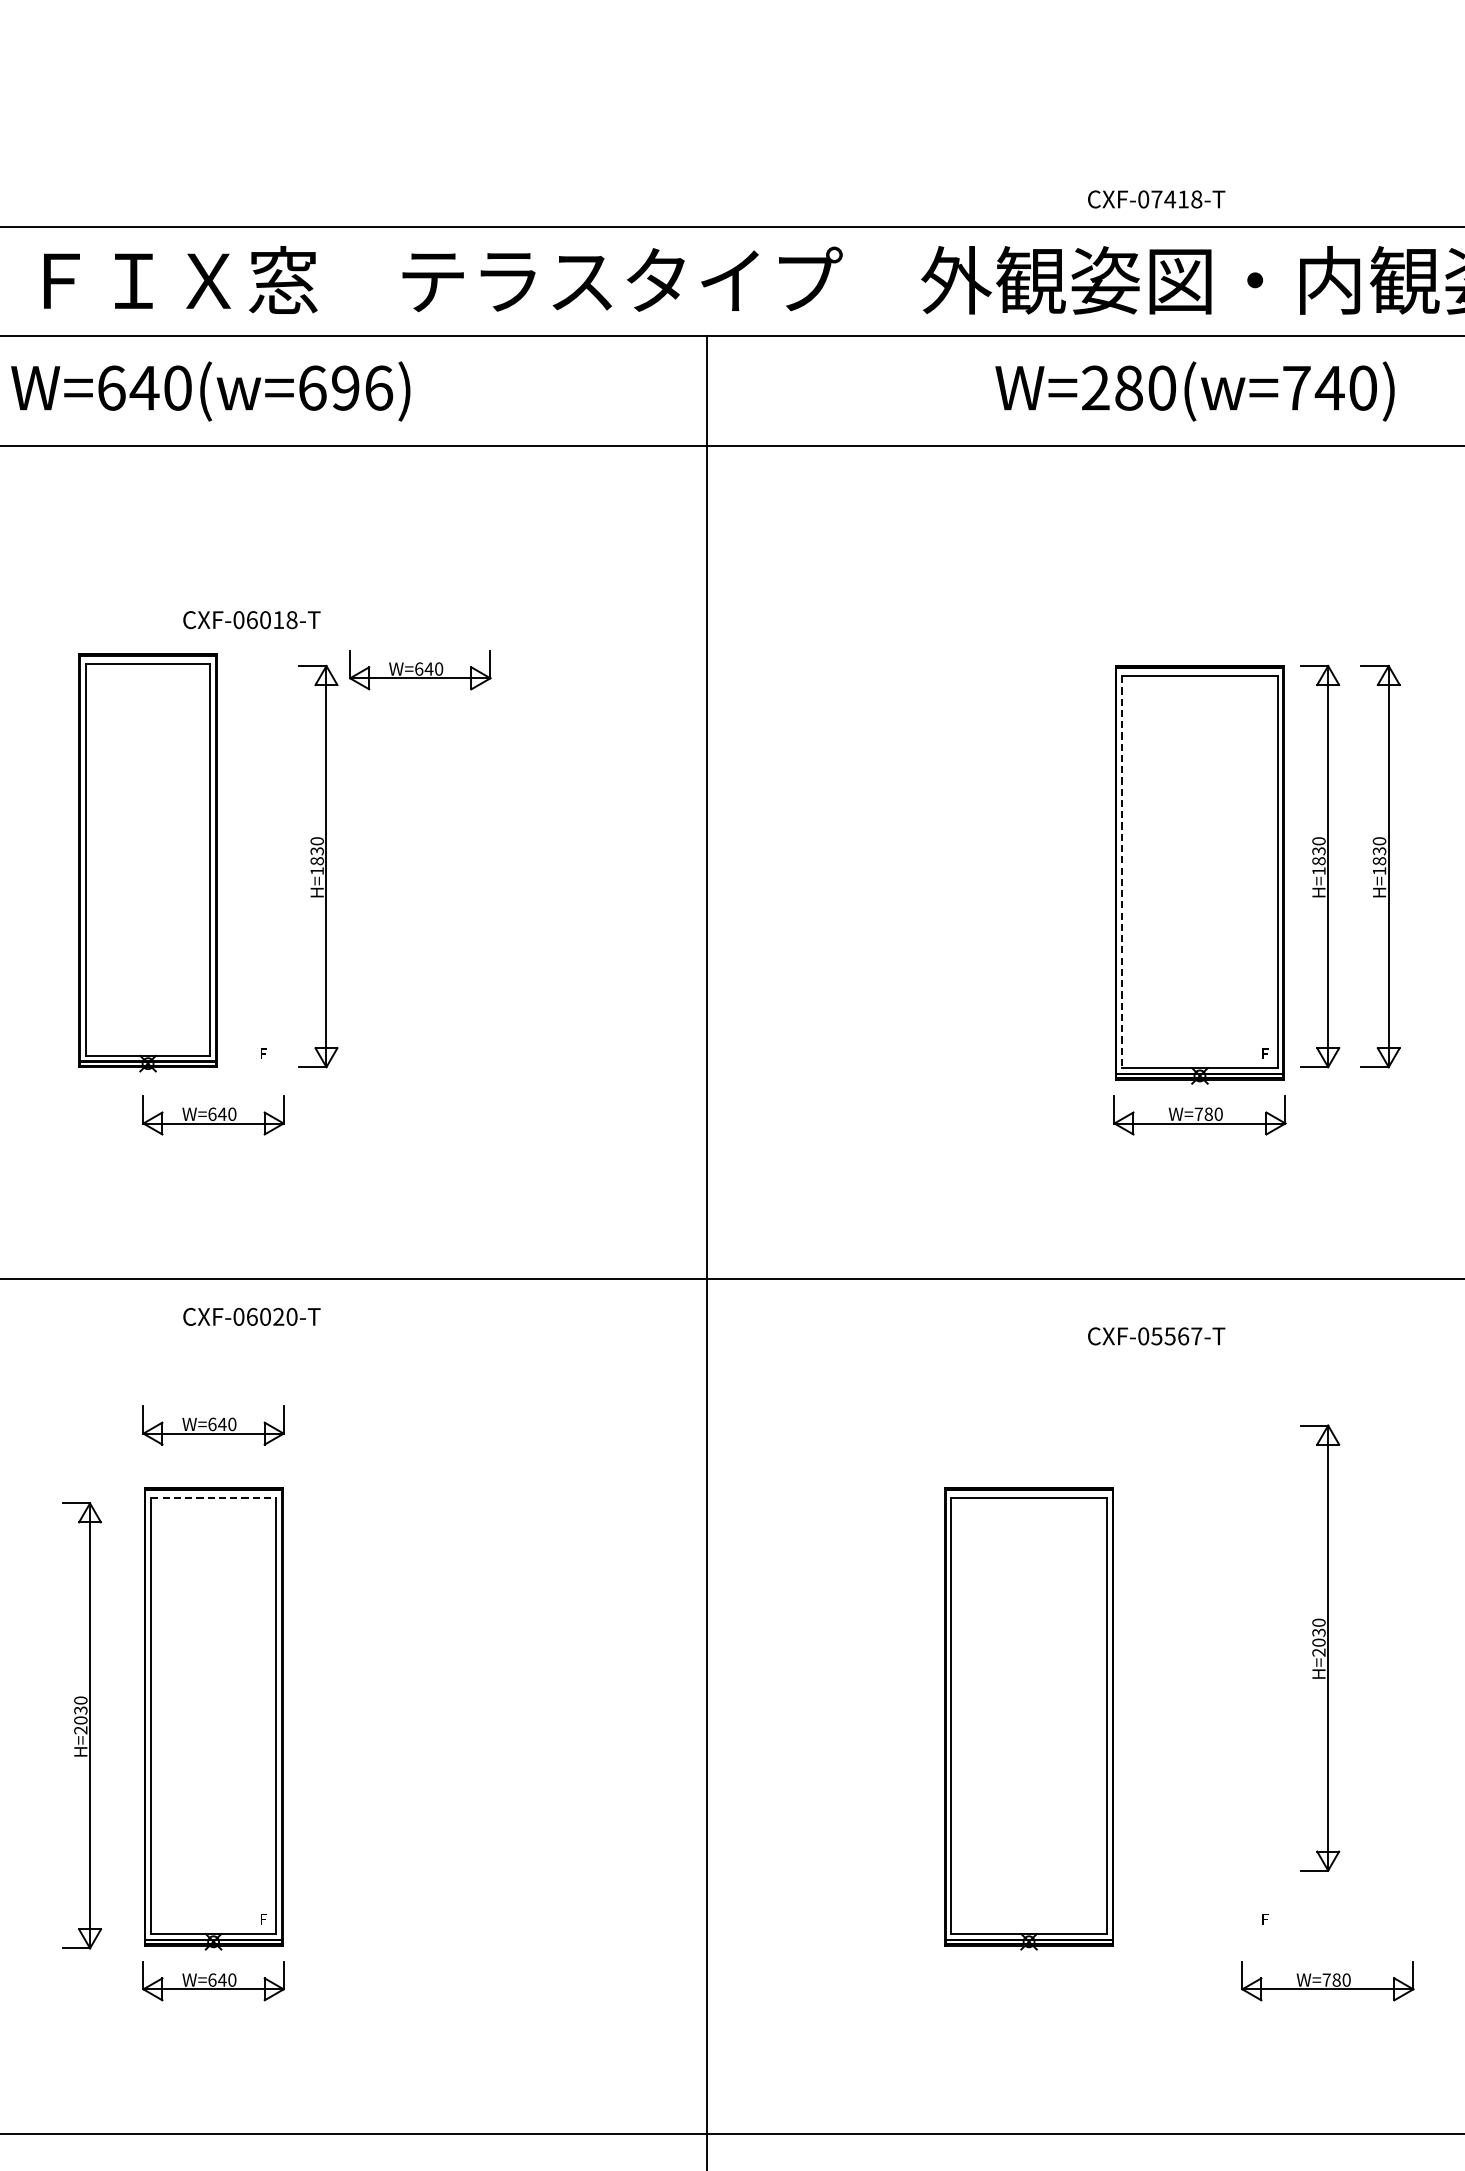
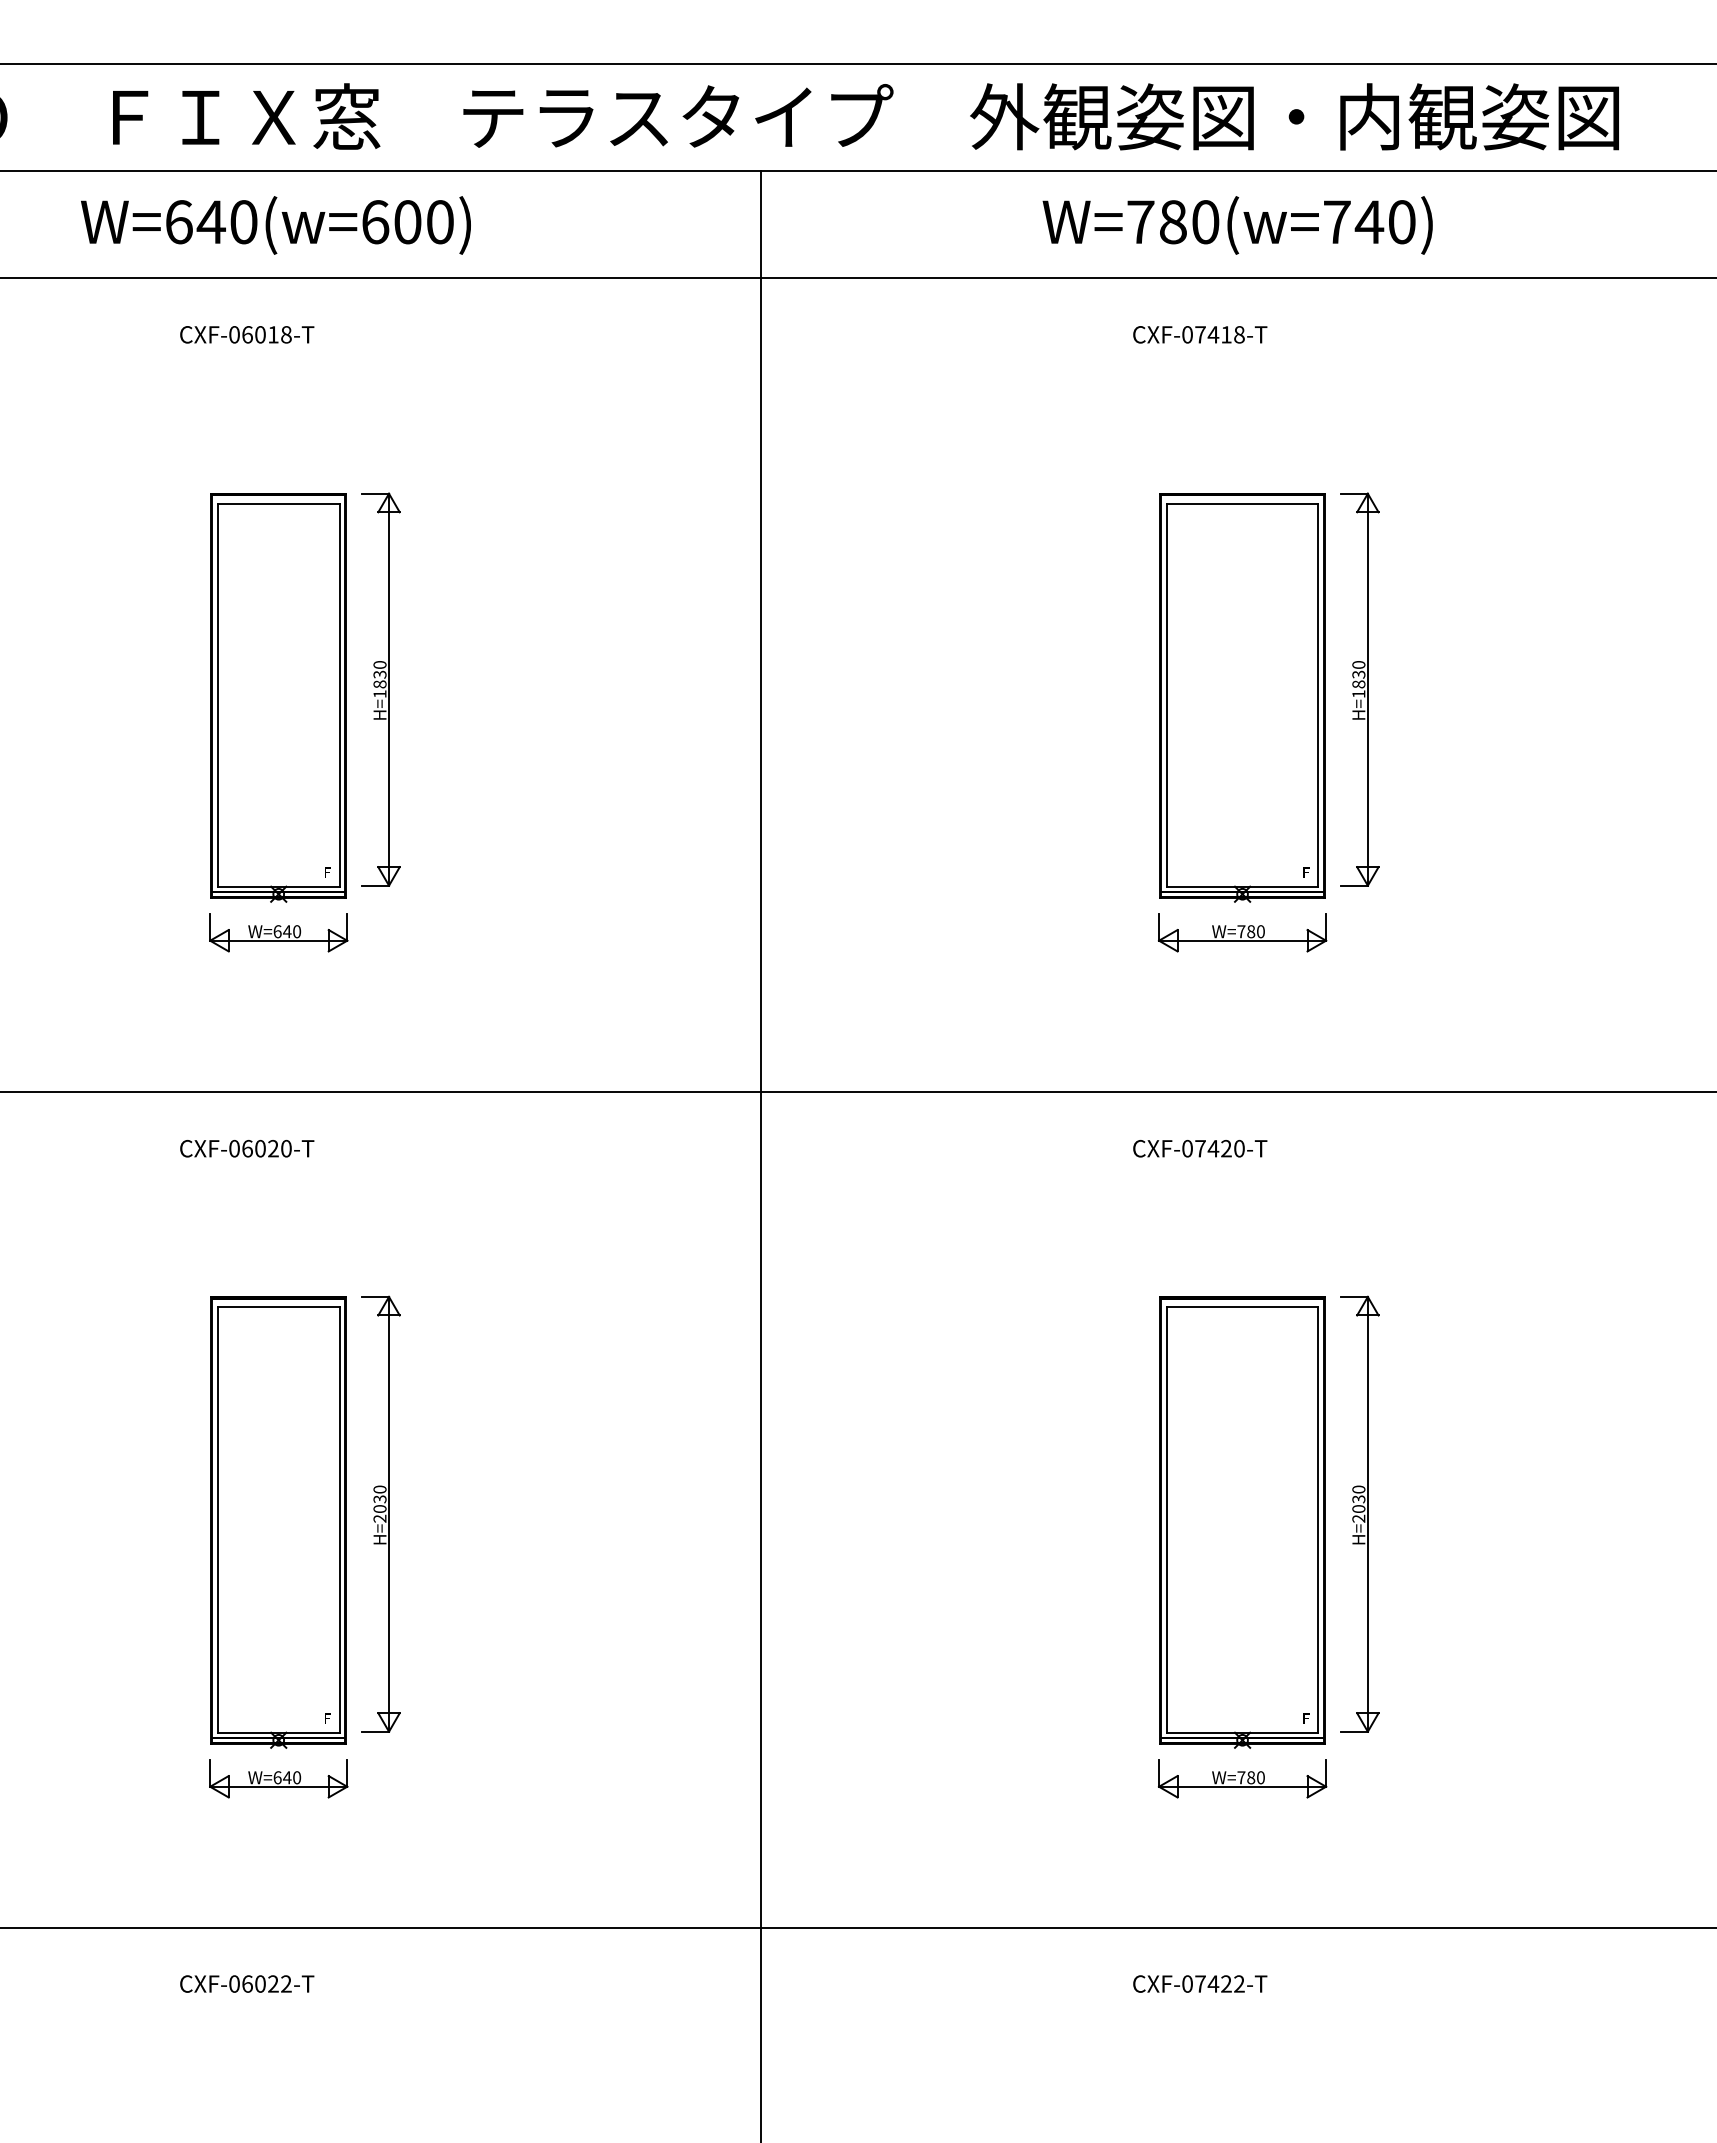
text: (1156, 199) -> (1200, 334), moved
text: (1095, 387) -> (1140, 221), W=280(w=740) -> W=780(w=740)
text: (362, 388) -> (424, 222), W=640(w=696) -> W=640(w=600)
text: (252, 619) -> (247, 334), moved
part: (420, 669) -> (480, 497), removed
part: (147, 862) -> (278, 697), moved
part: (1380, 866) -> (1418, 689), removed
line: (1122, 872) -> (1166, 695), dashed -> solid
text: (252, 1316) -> (247, 1148), moved
text: (1176, 1336) -> (1219, 1148), CXF-05567-T -> CXF-07420-T
part: (213, 1425) -> (278, 1235), removed
line: (213, 1497) -> (278, 1306), dashed -> solid
part: (1319, 1647) -> (1359, 1513), moved
part: (1028, 1718) -> (1242, 1522), moved
part: (81, 1725) -> (380, 1513), moved
part: (1327, 1980) -> (1242, 1778), moved

